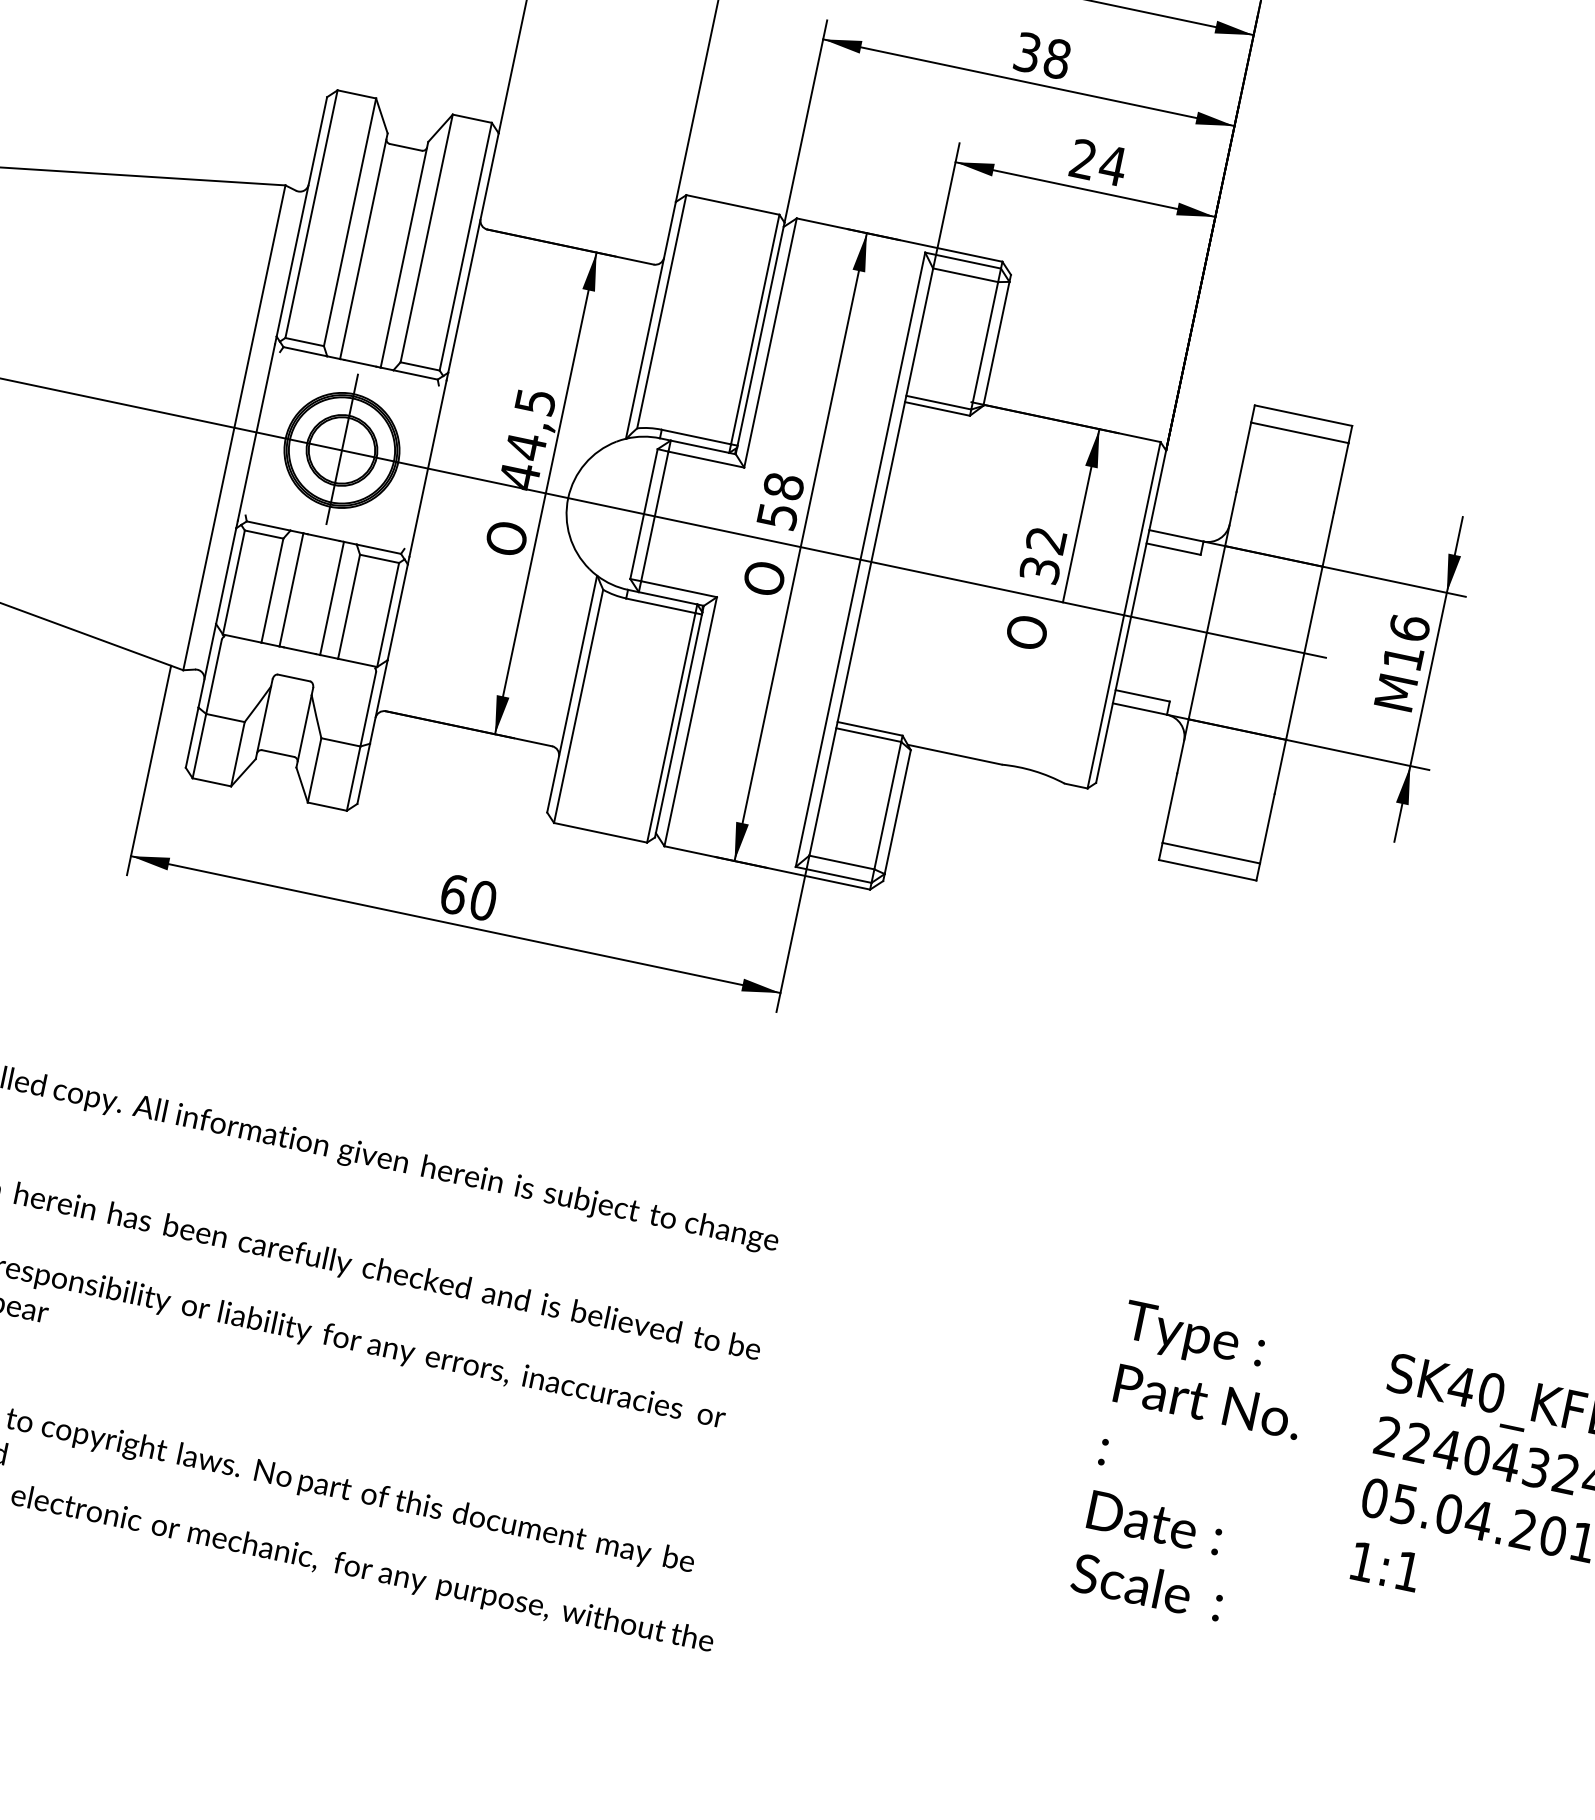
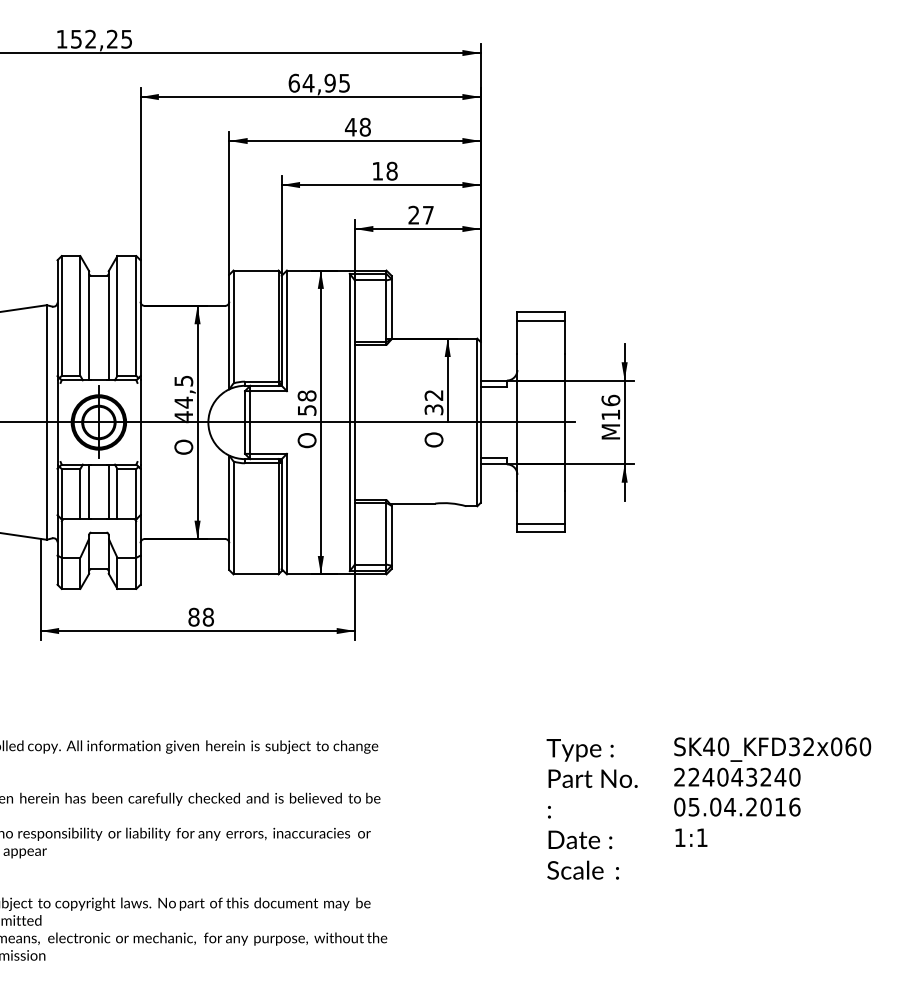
text: (1027, 51) -> (377, 170), 38 -> 18
text: (1113, 166) -> (428, 215), 24 -> 27
text: (469, 896) -> (201, 616), 60 -> 88

